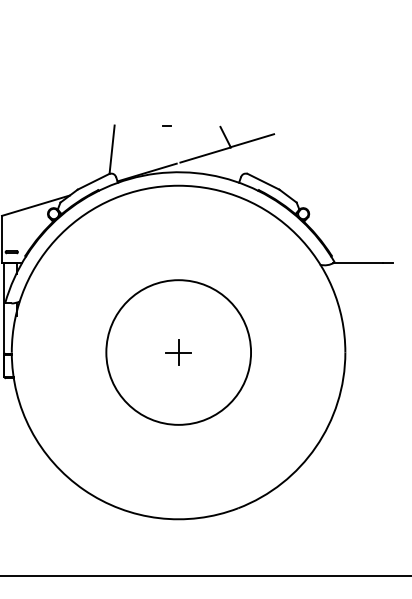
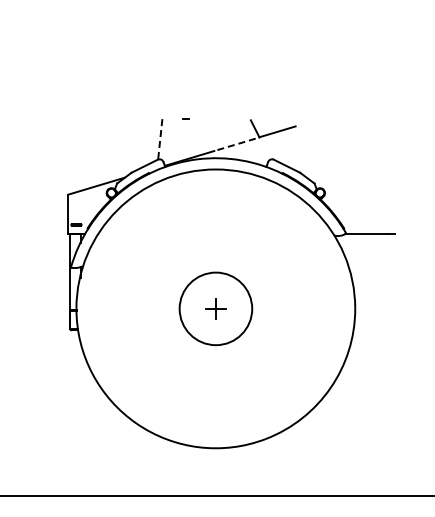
line: (166, 124) -> (185, 118), moved
line: (112, 149) -> (160, 139), solid -> dashed
line: (205, 154) -> (238, 143), solid -> dashed
circle: (178, 352) -> (215, 308), size x0.6

